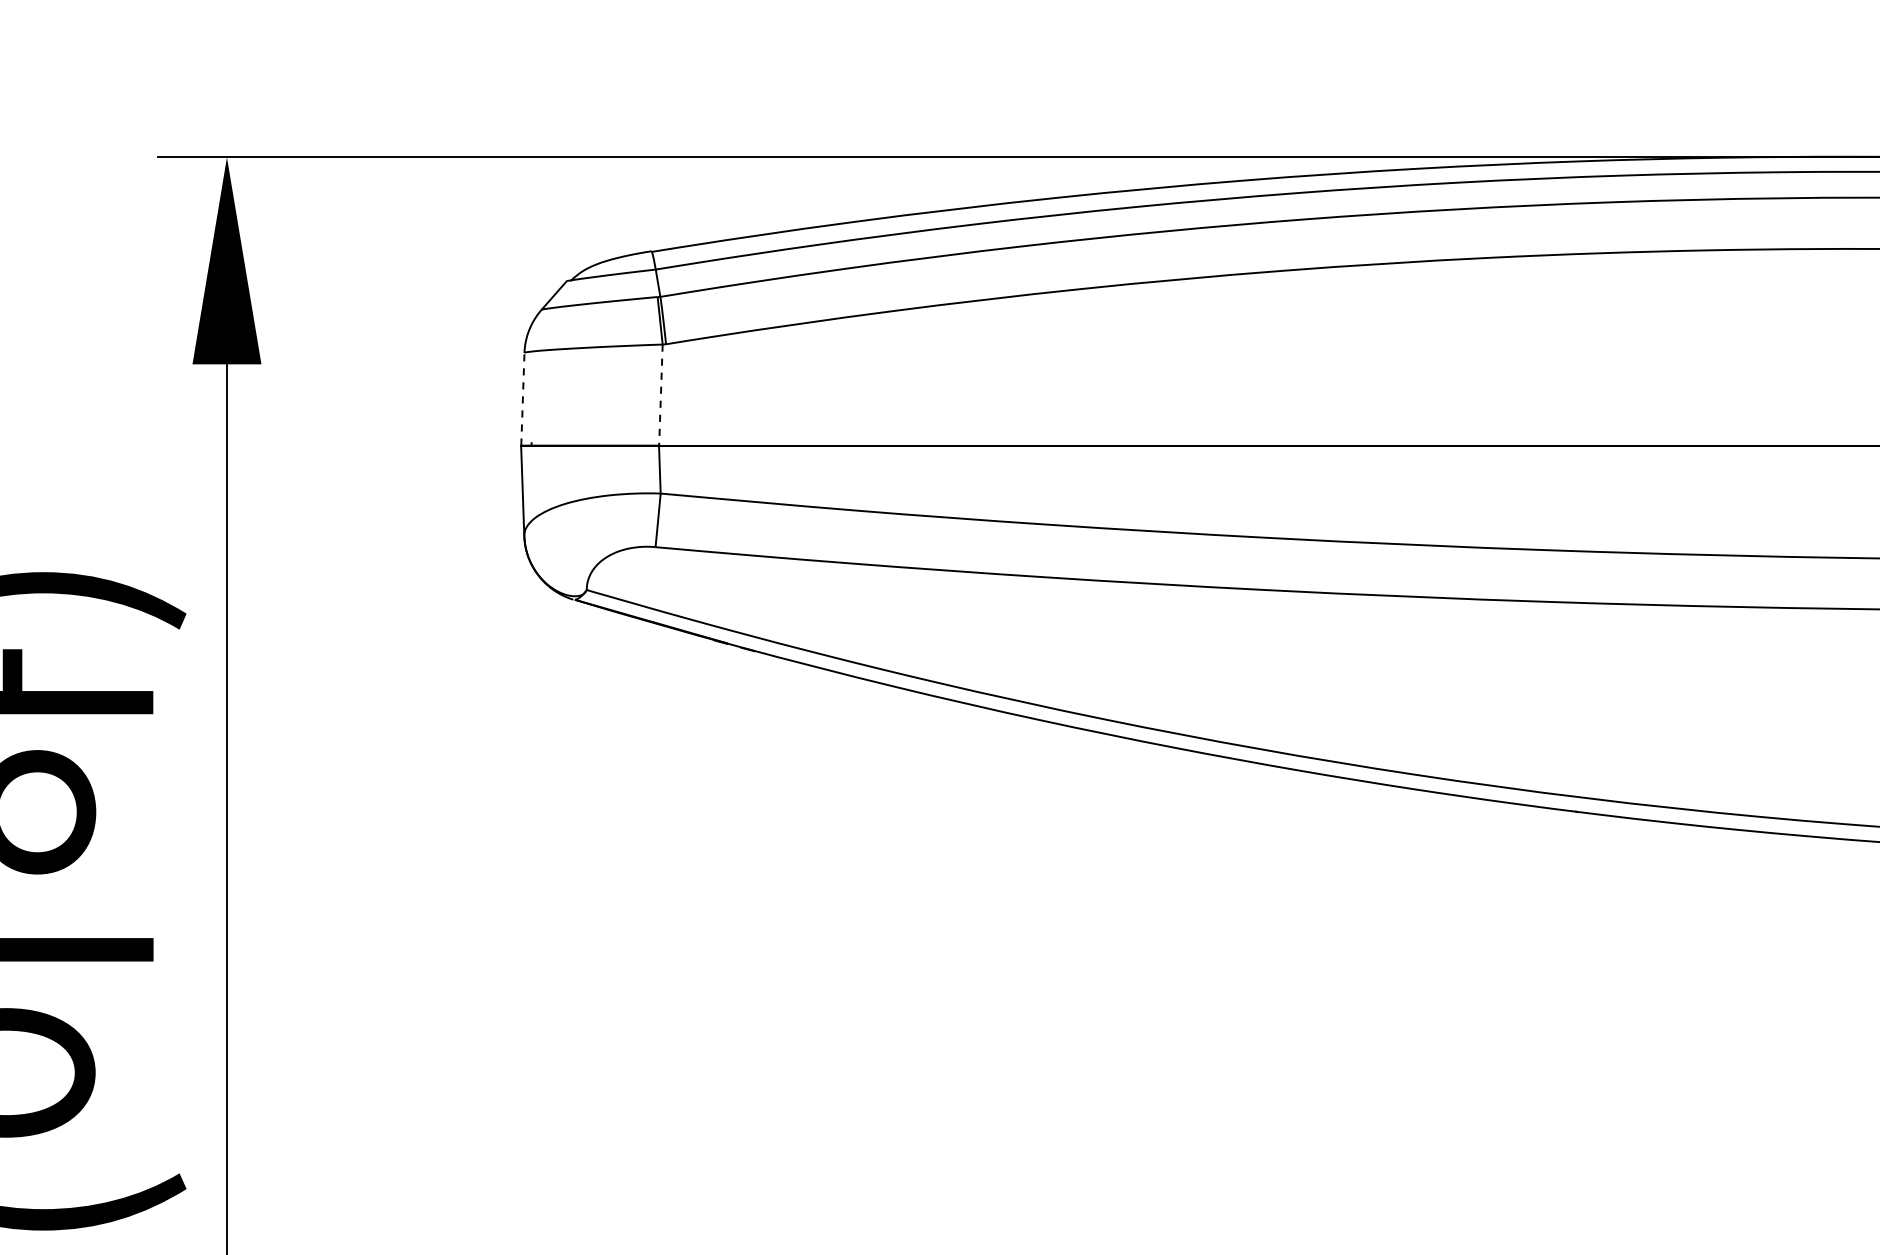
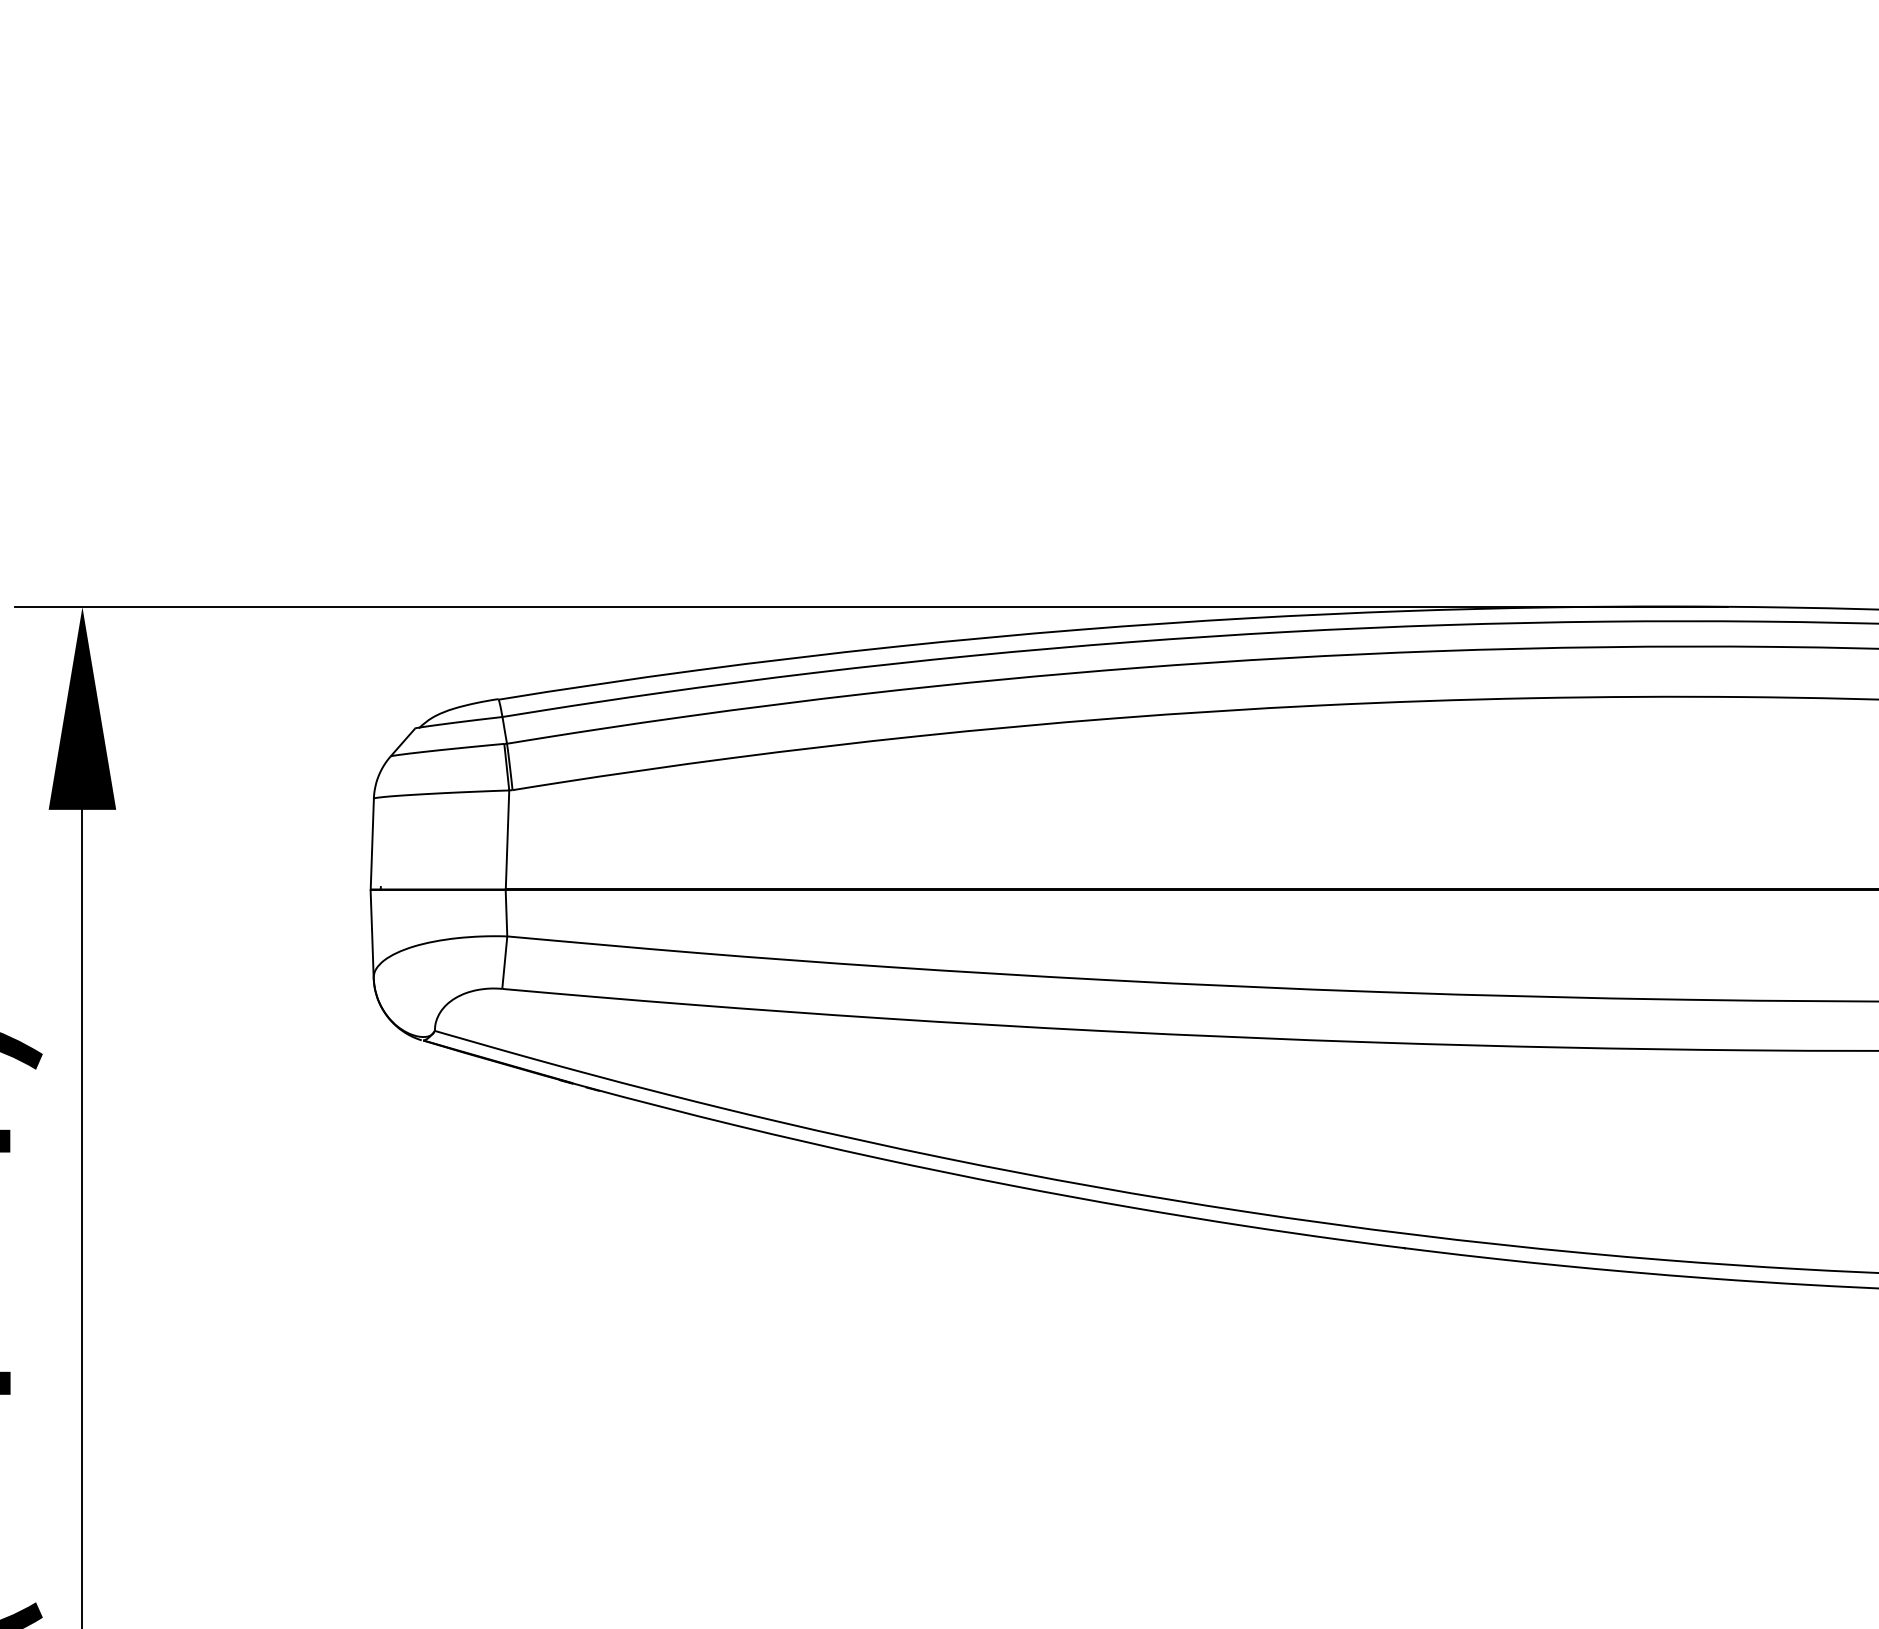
line: (660, 394) -> (507, 839), dashed -> solid
line: (523, 398) -> (372, 843), dashed -> solid

